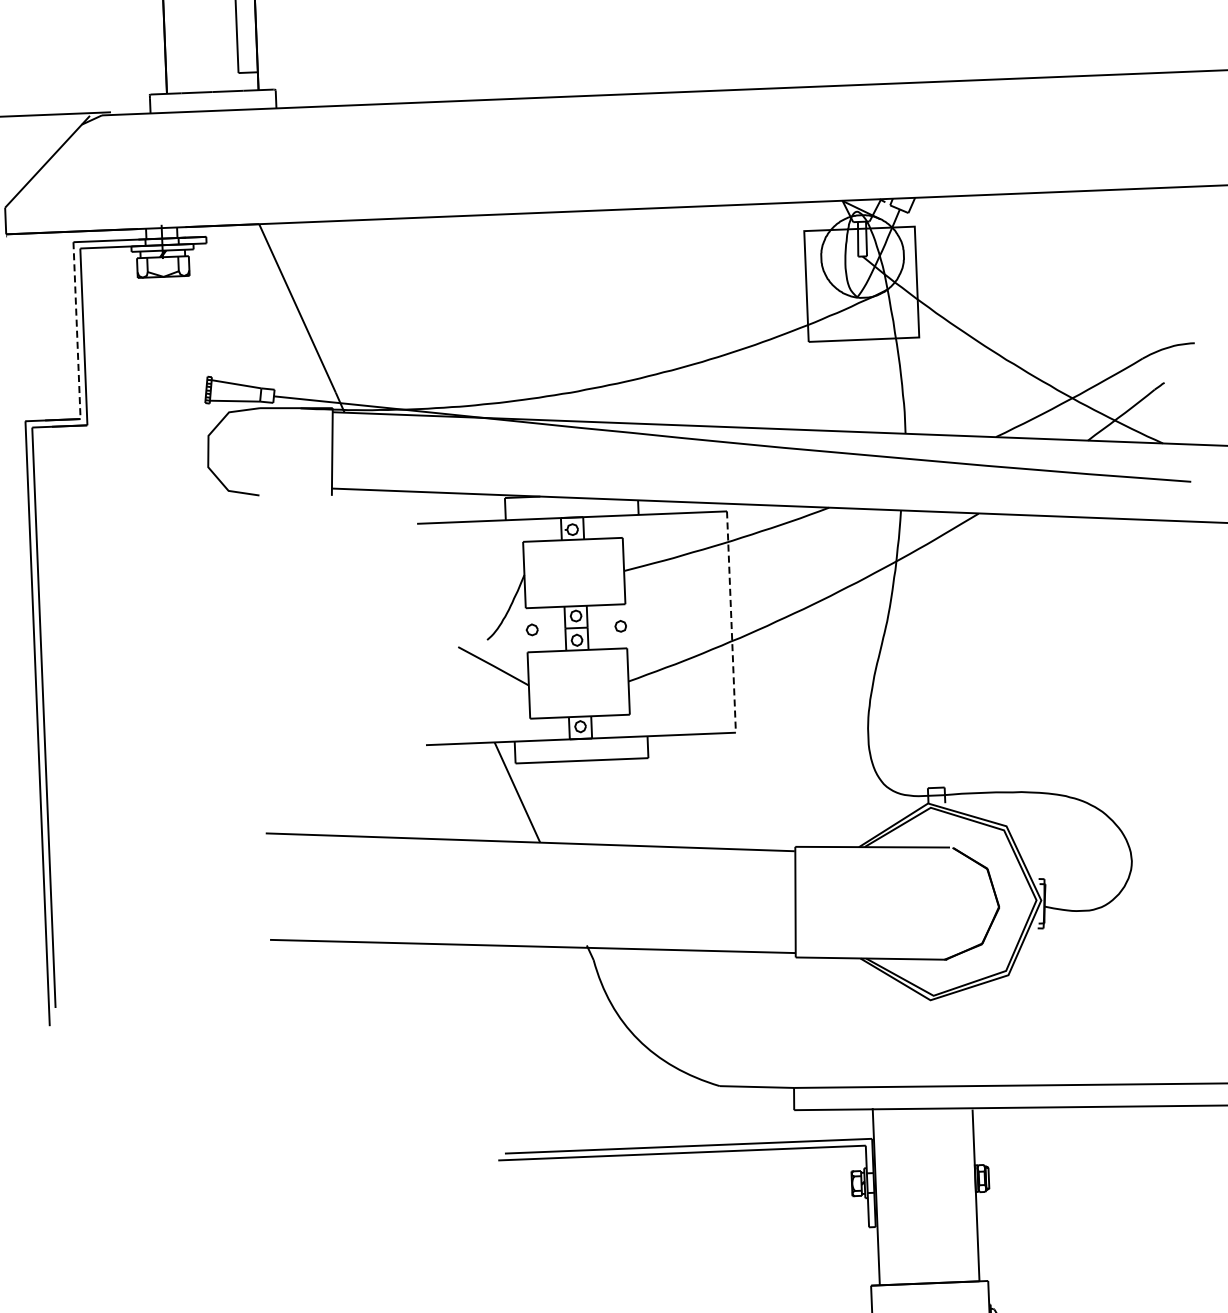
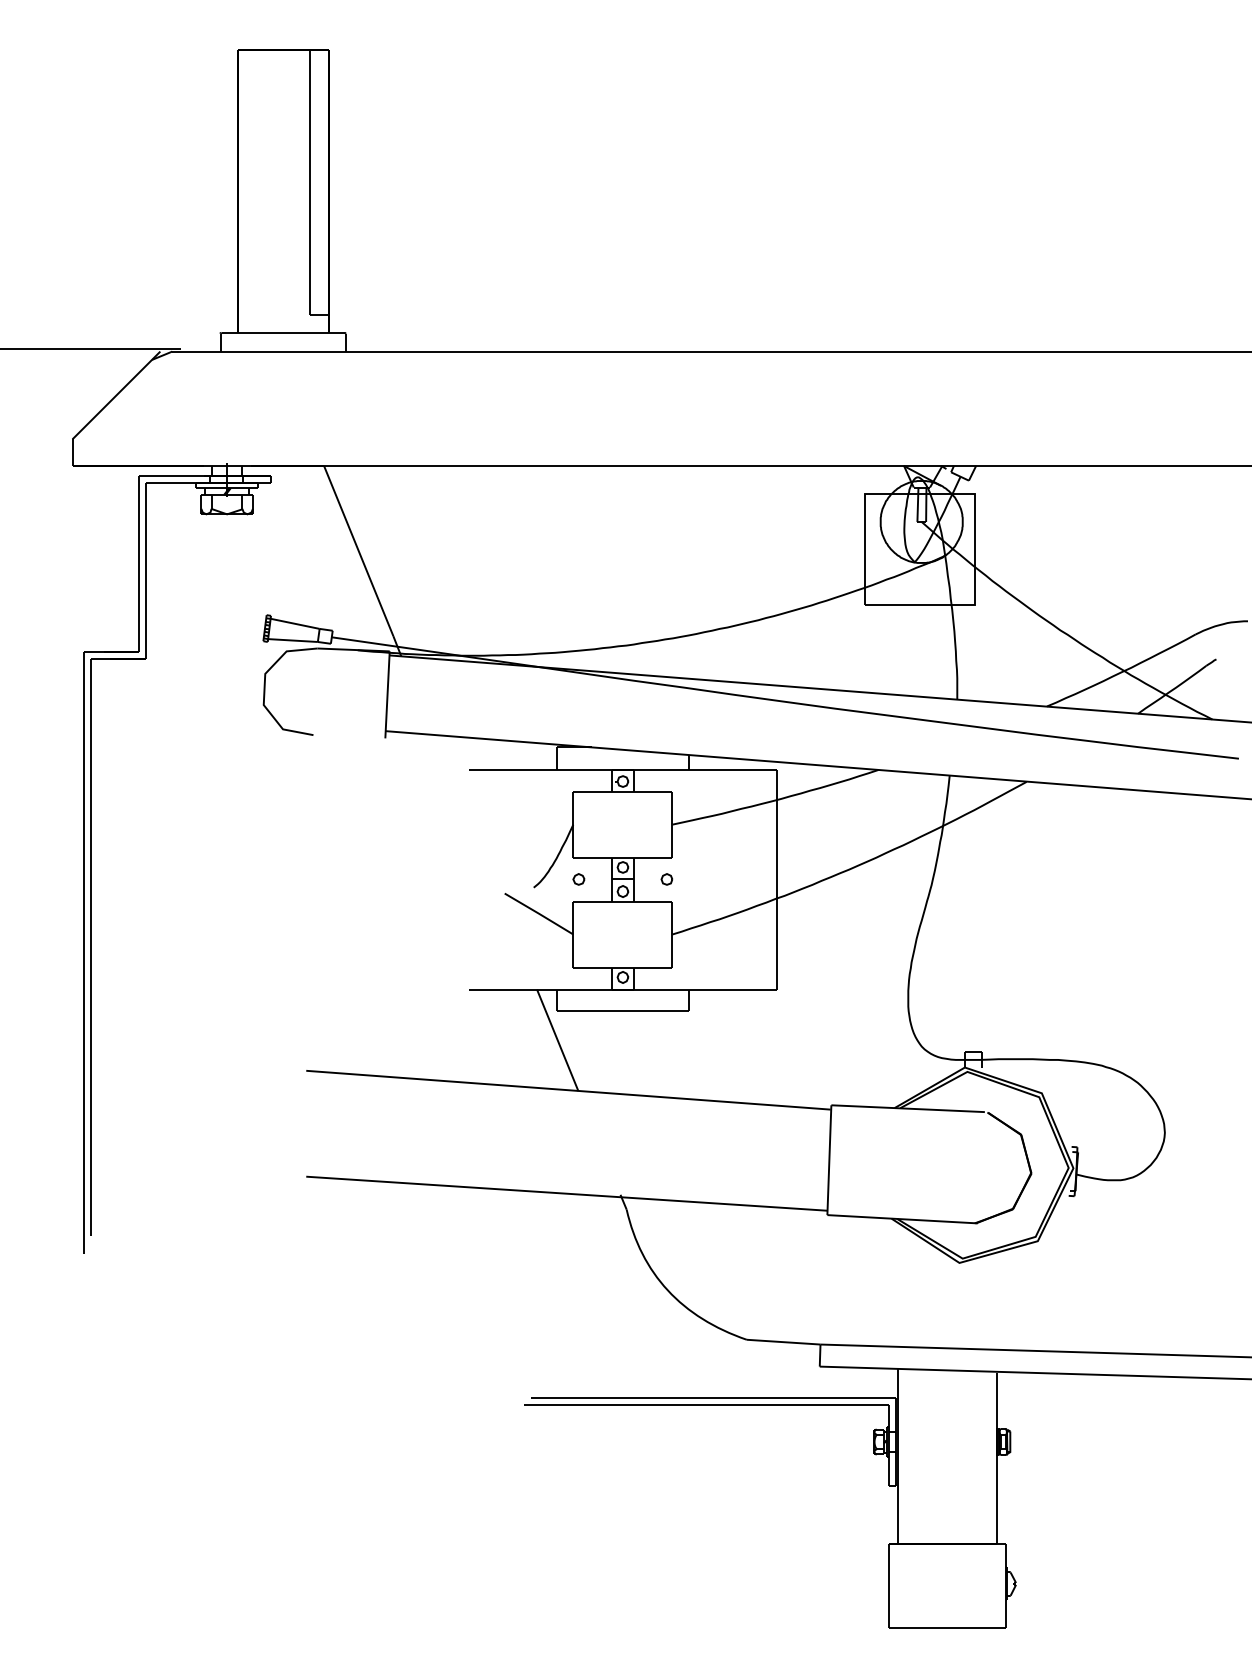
line: (76, 330) -> (138, 564), dashed -> solid
line: (731, 622) -> (776, 880), dashed -> solid

